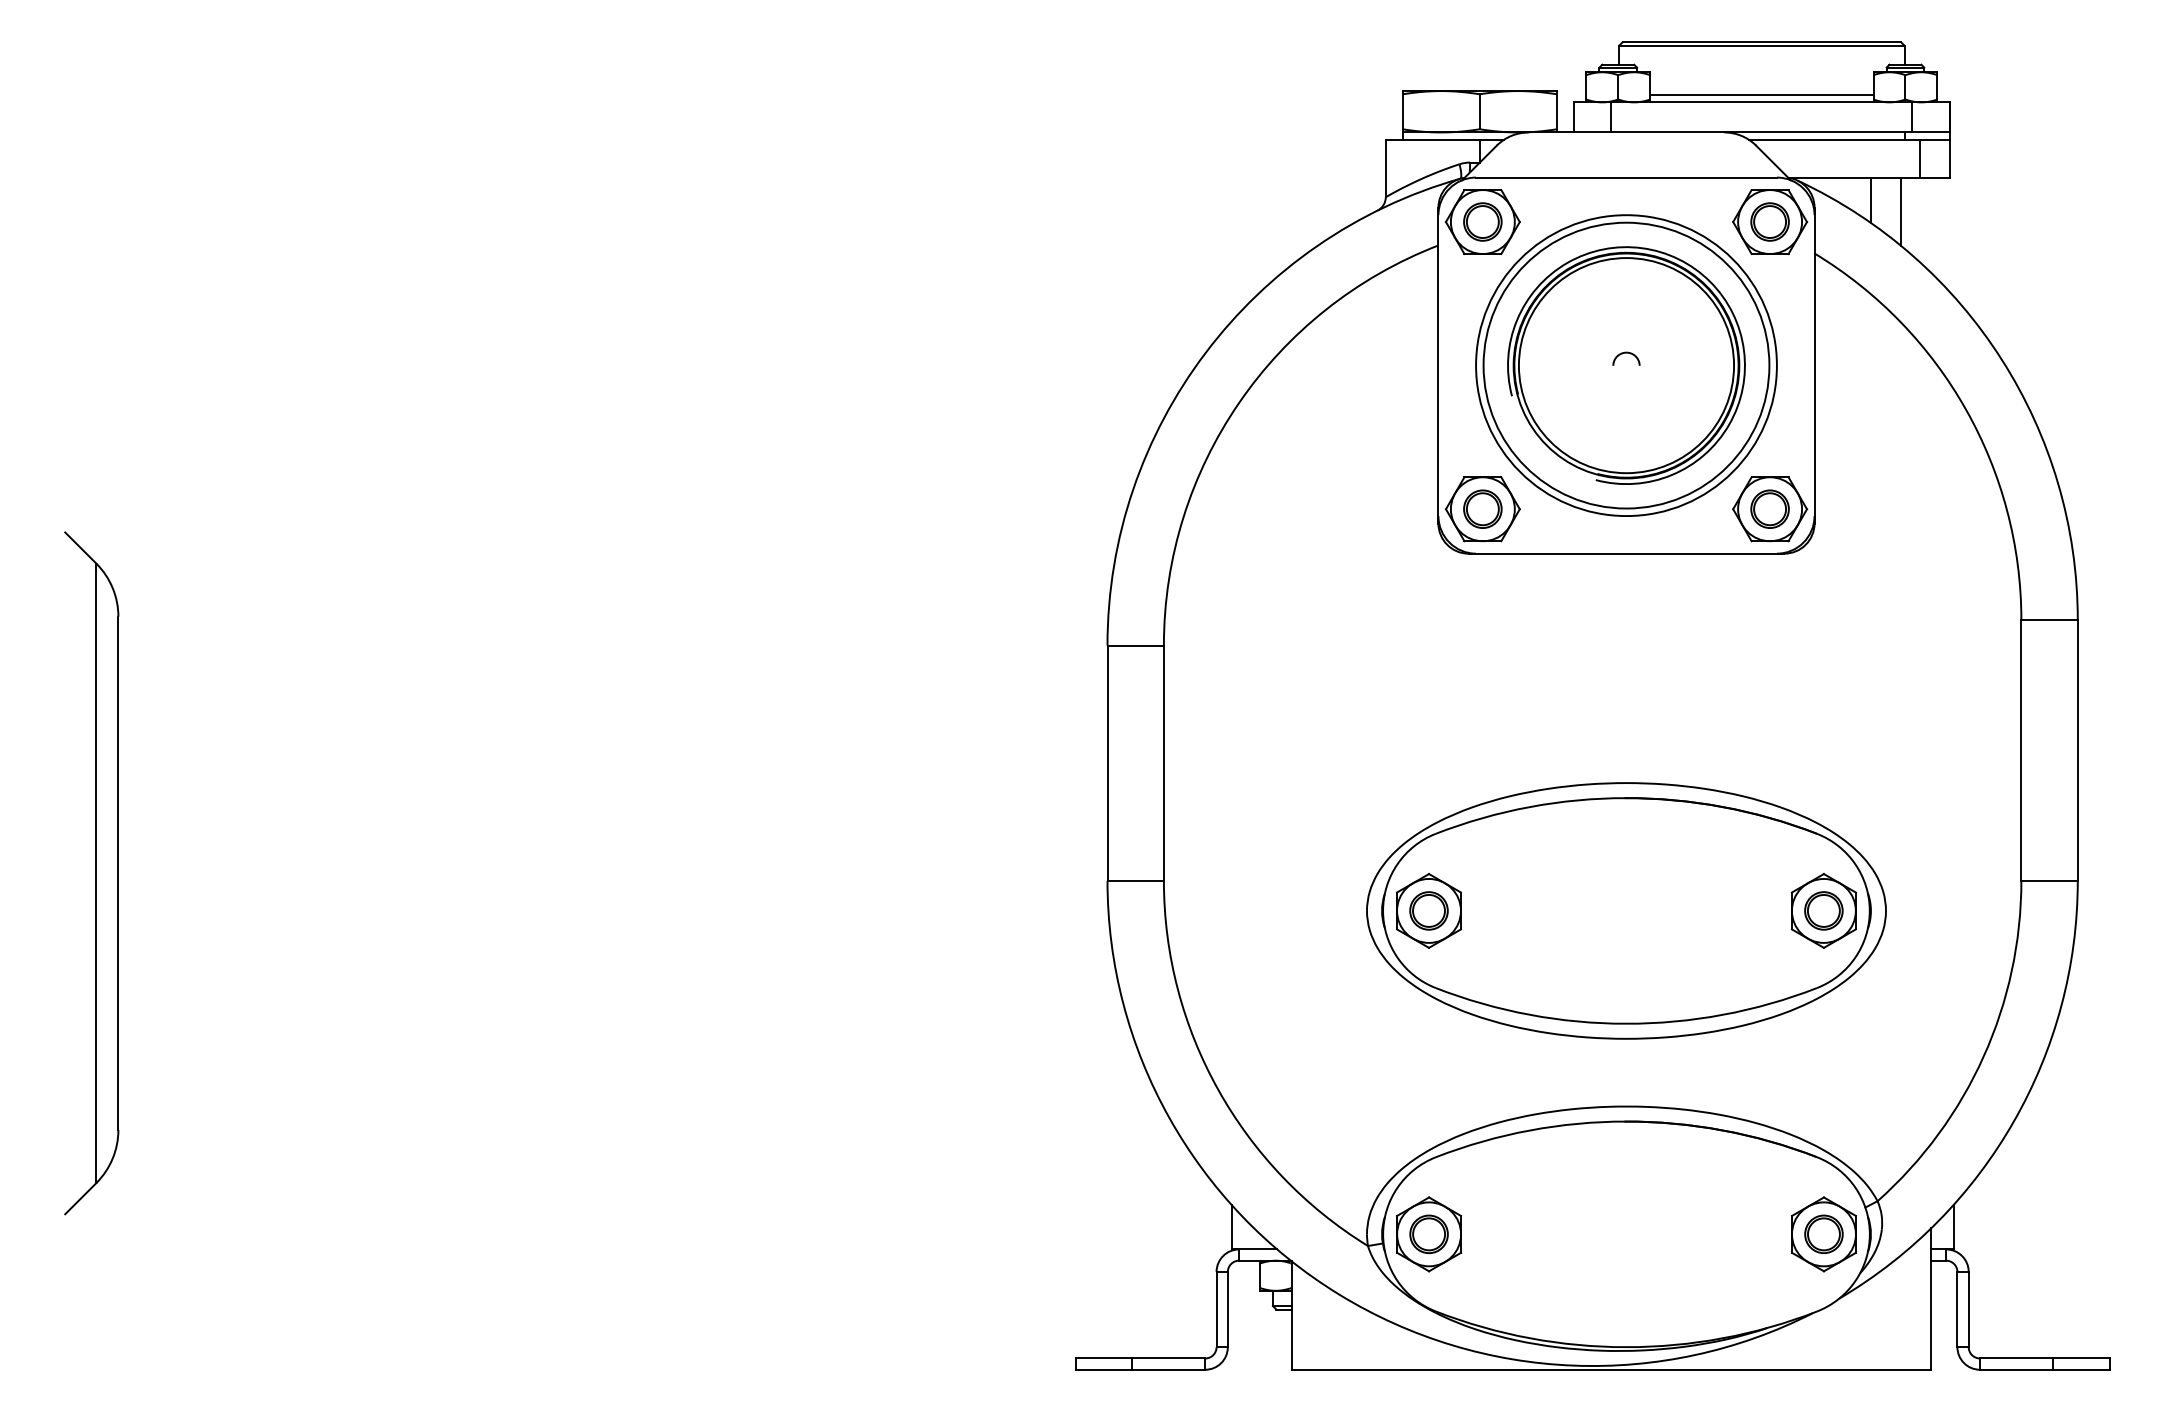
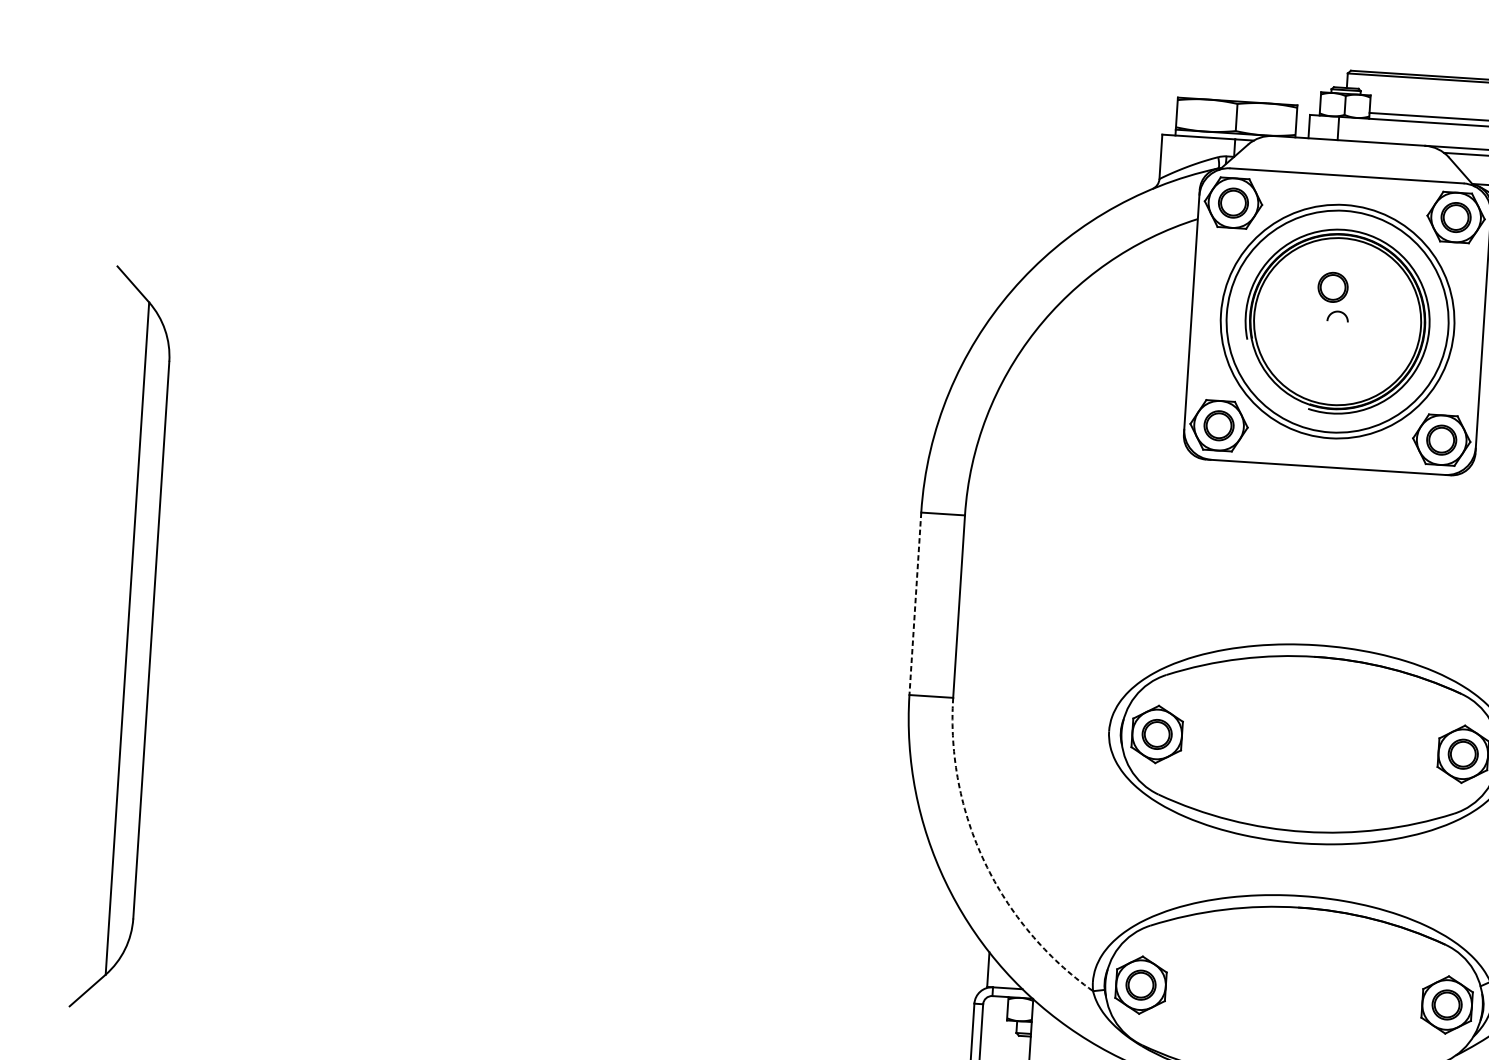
part: (1617, 321) -> (1332, 286), added
line: (1107, 763) -> (915, 604), solid -> dashed
part: (91, 873) -> (122, 638), size x1.4
arc: (1218, 1090) -> (985, 863), solid -> dashed

